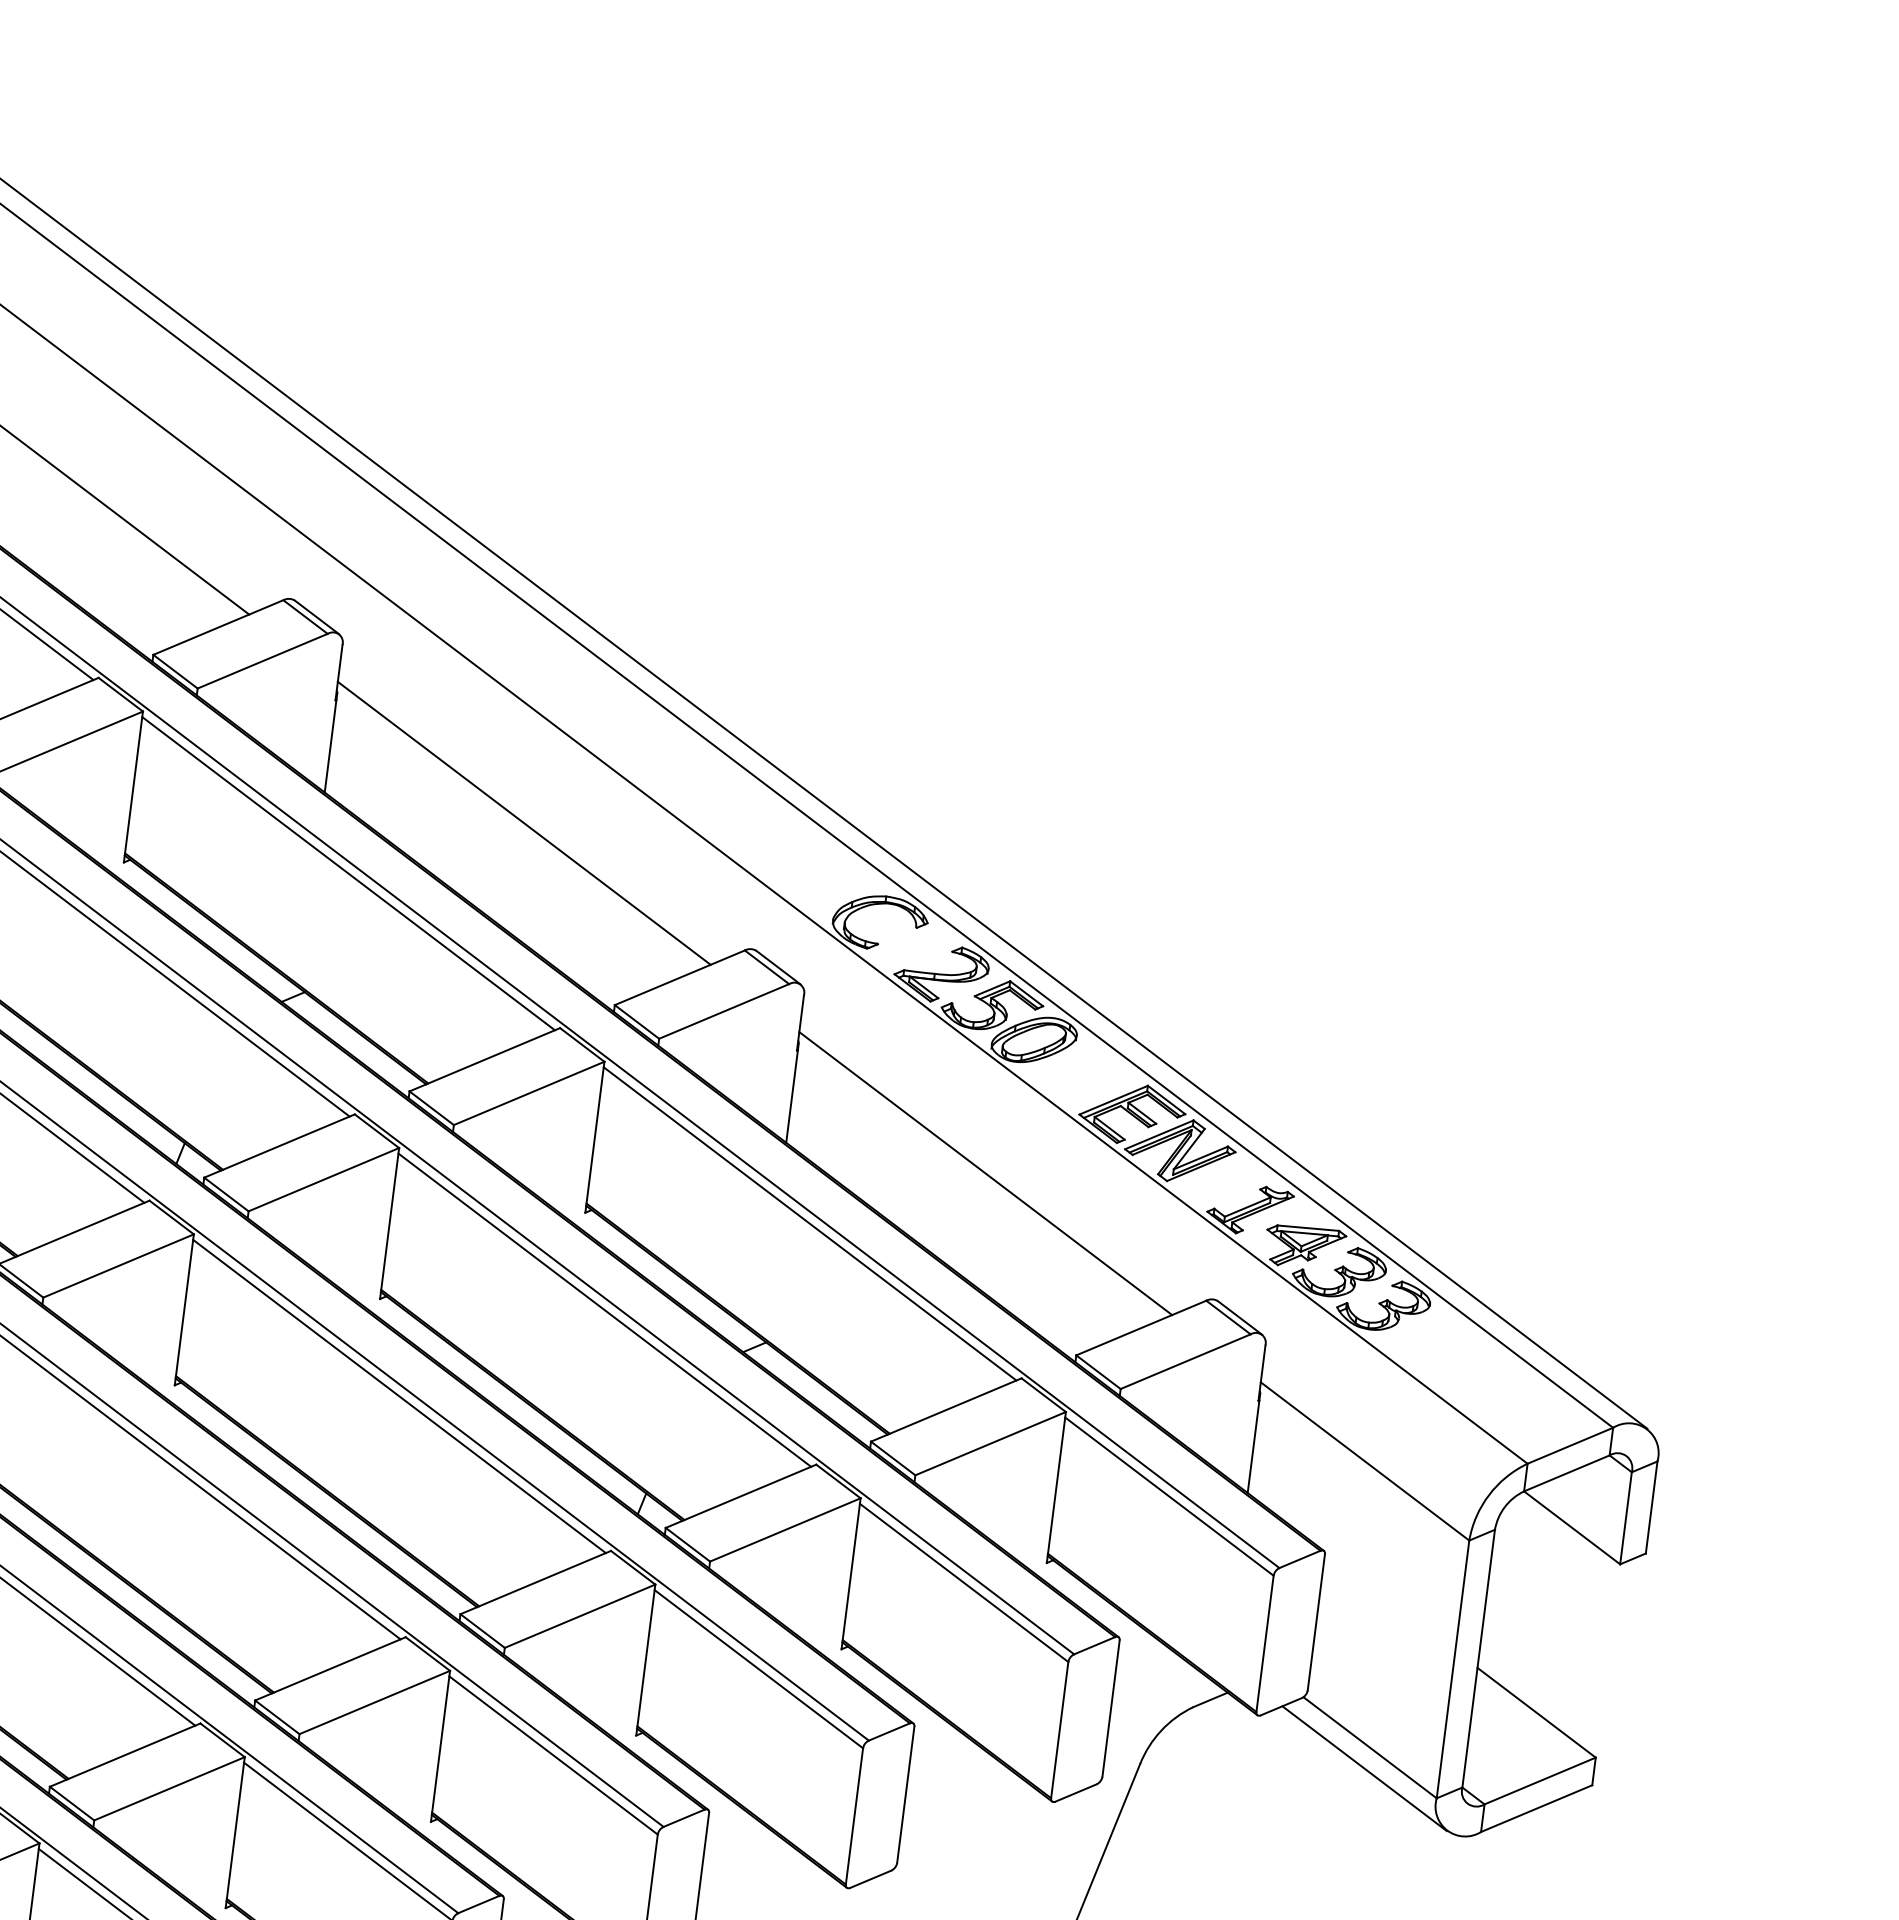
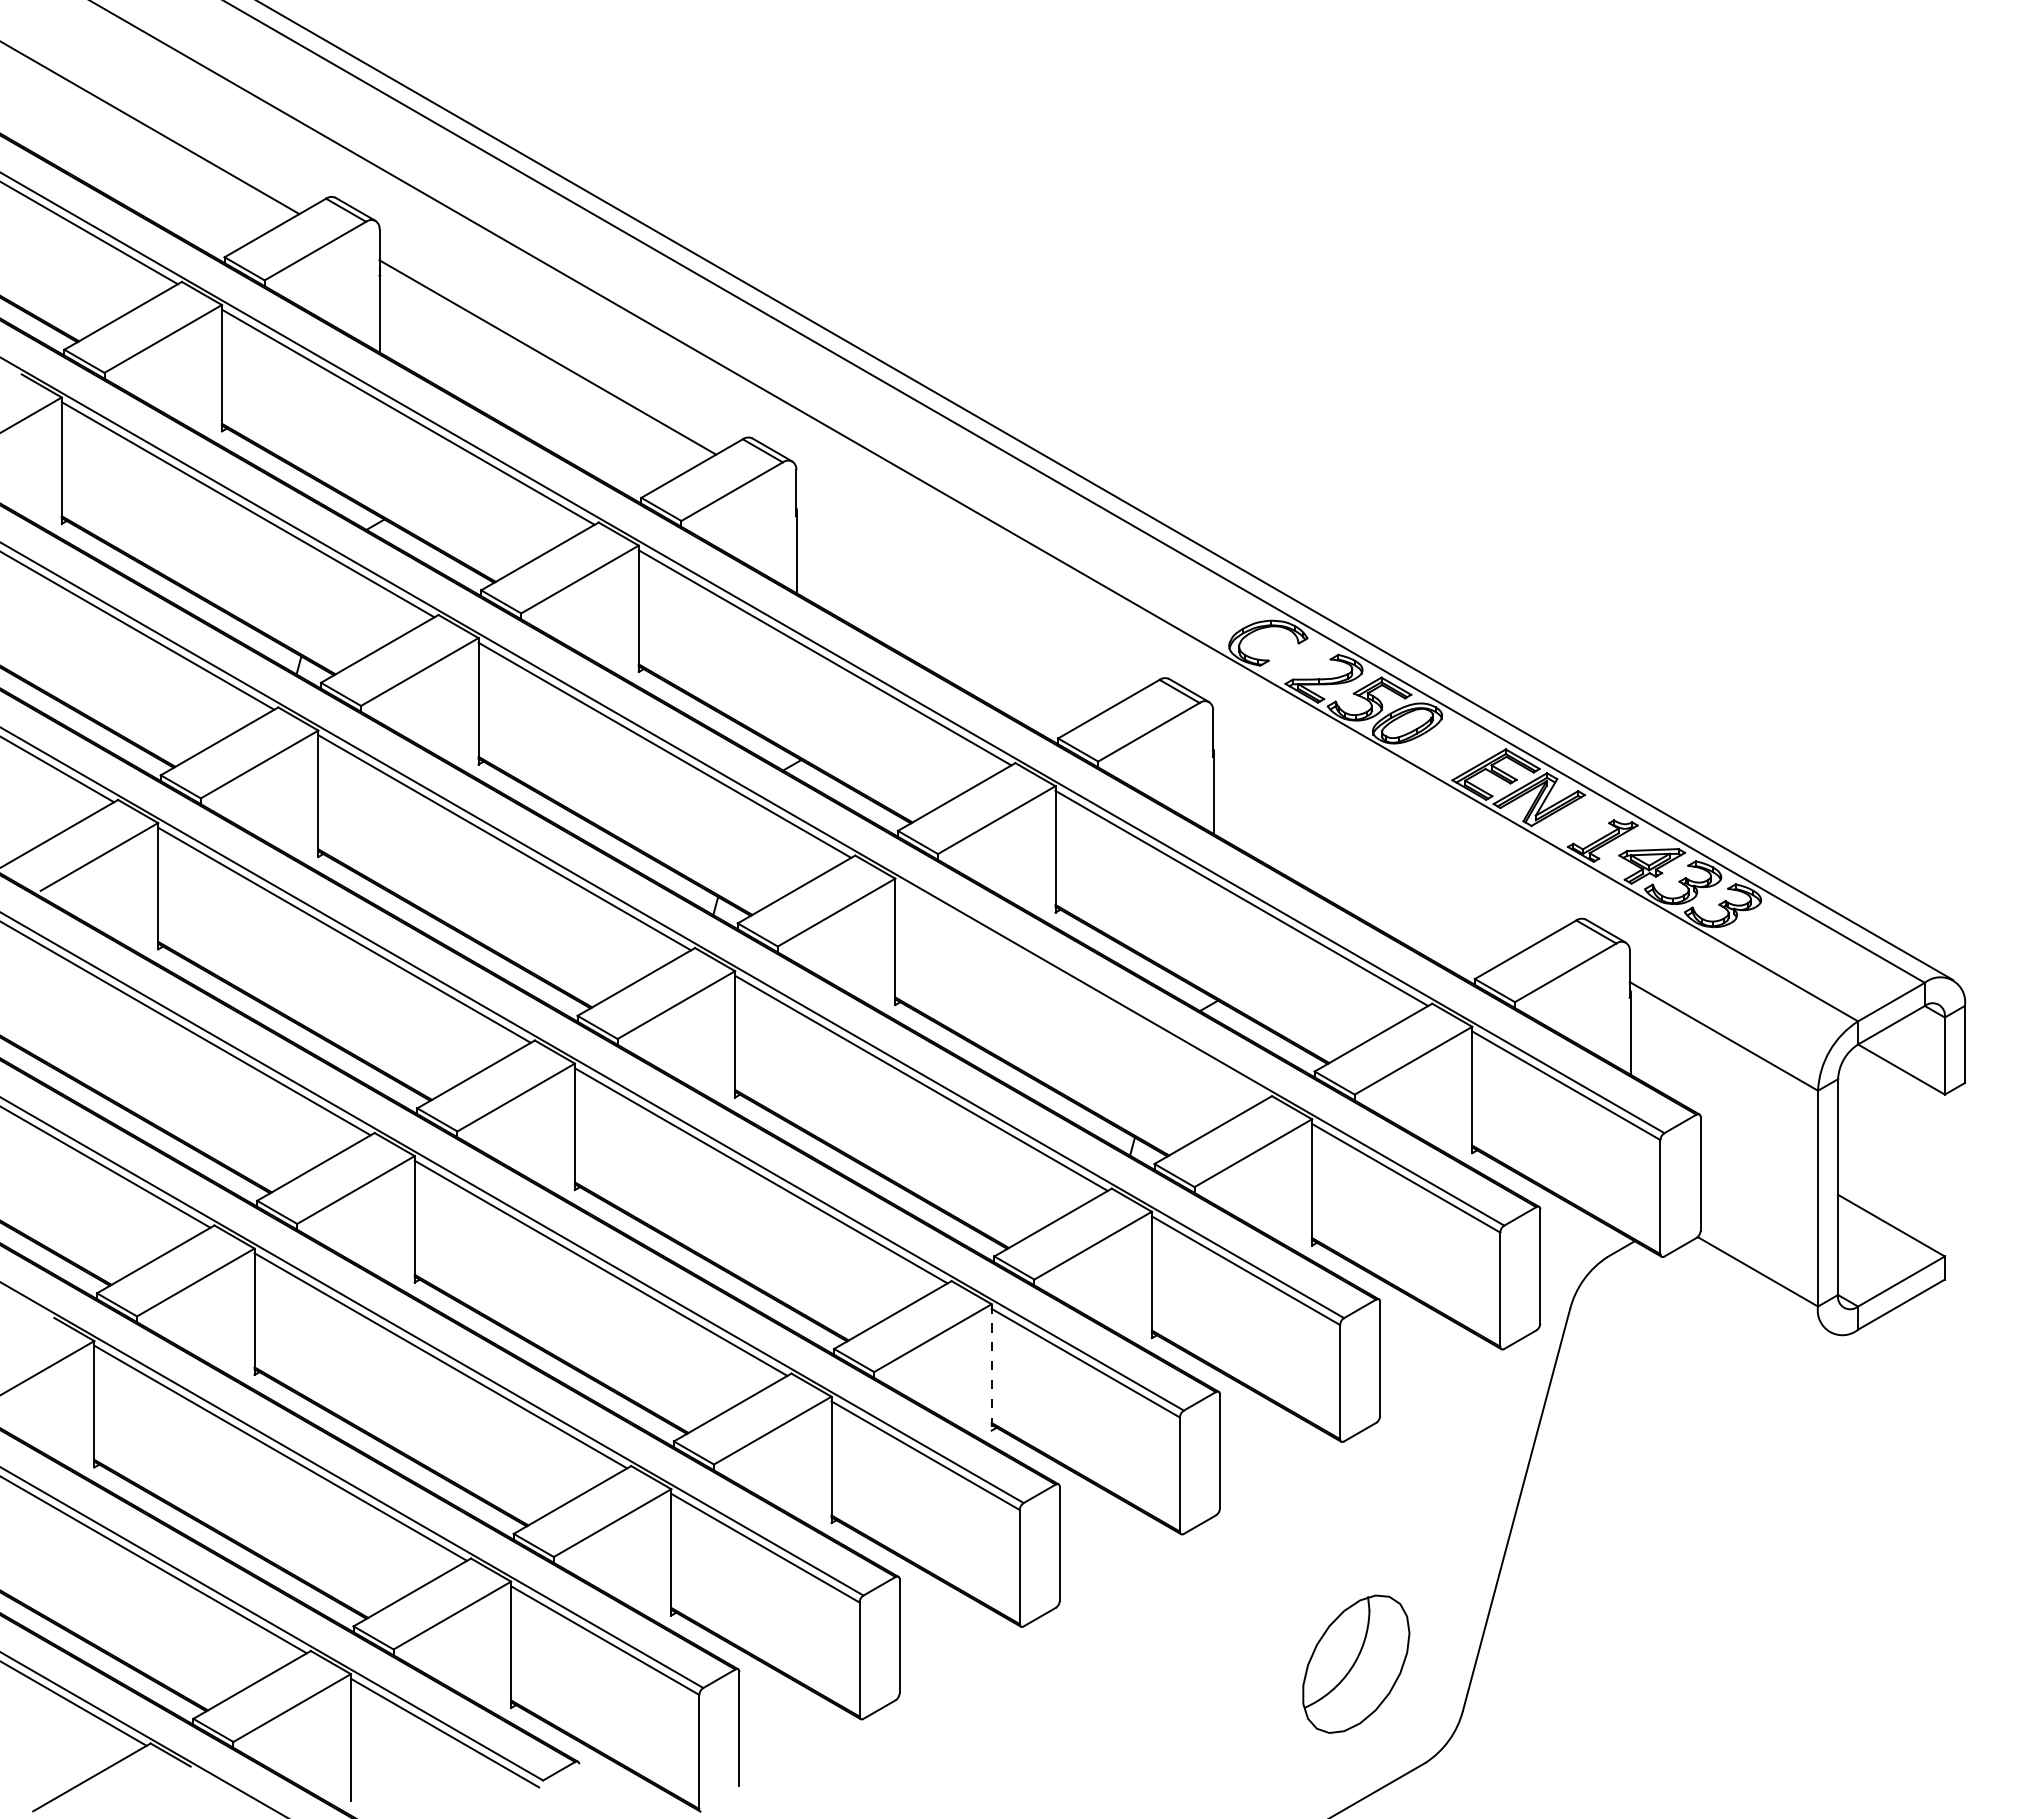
line: (524, 822) -> (964, 597), removed
line: (985, 1173) -> (1381, 838), removed
line: (604, 1309) -> (1081, 990), removed
line: (440, 1746) -> (991, 1367), solid -> dashed
line: (1364, 1768) -> (1755, 1289), removed

